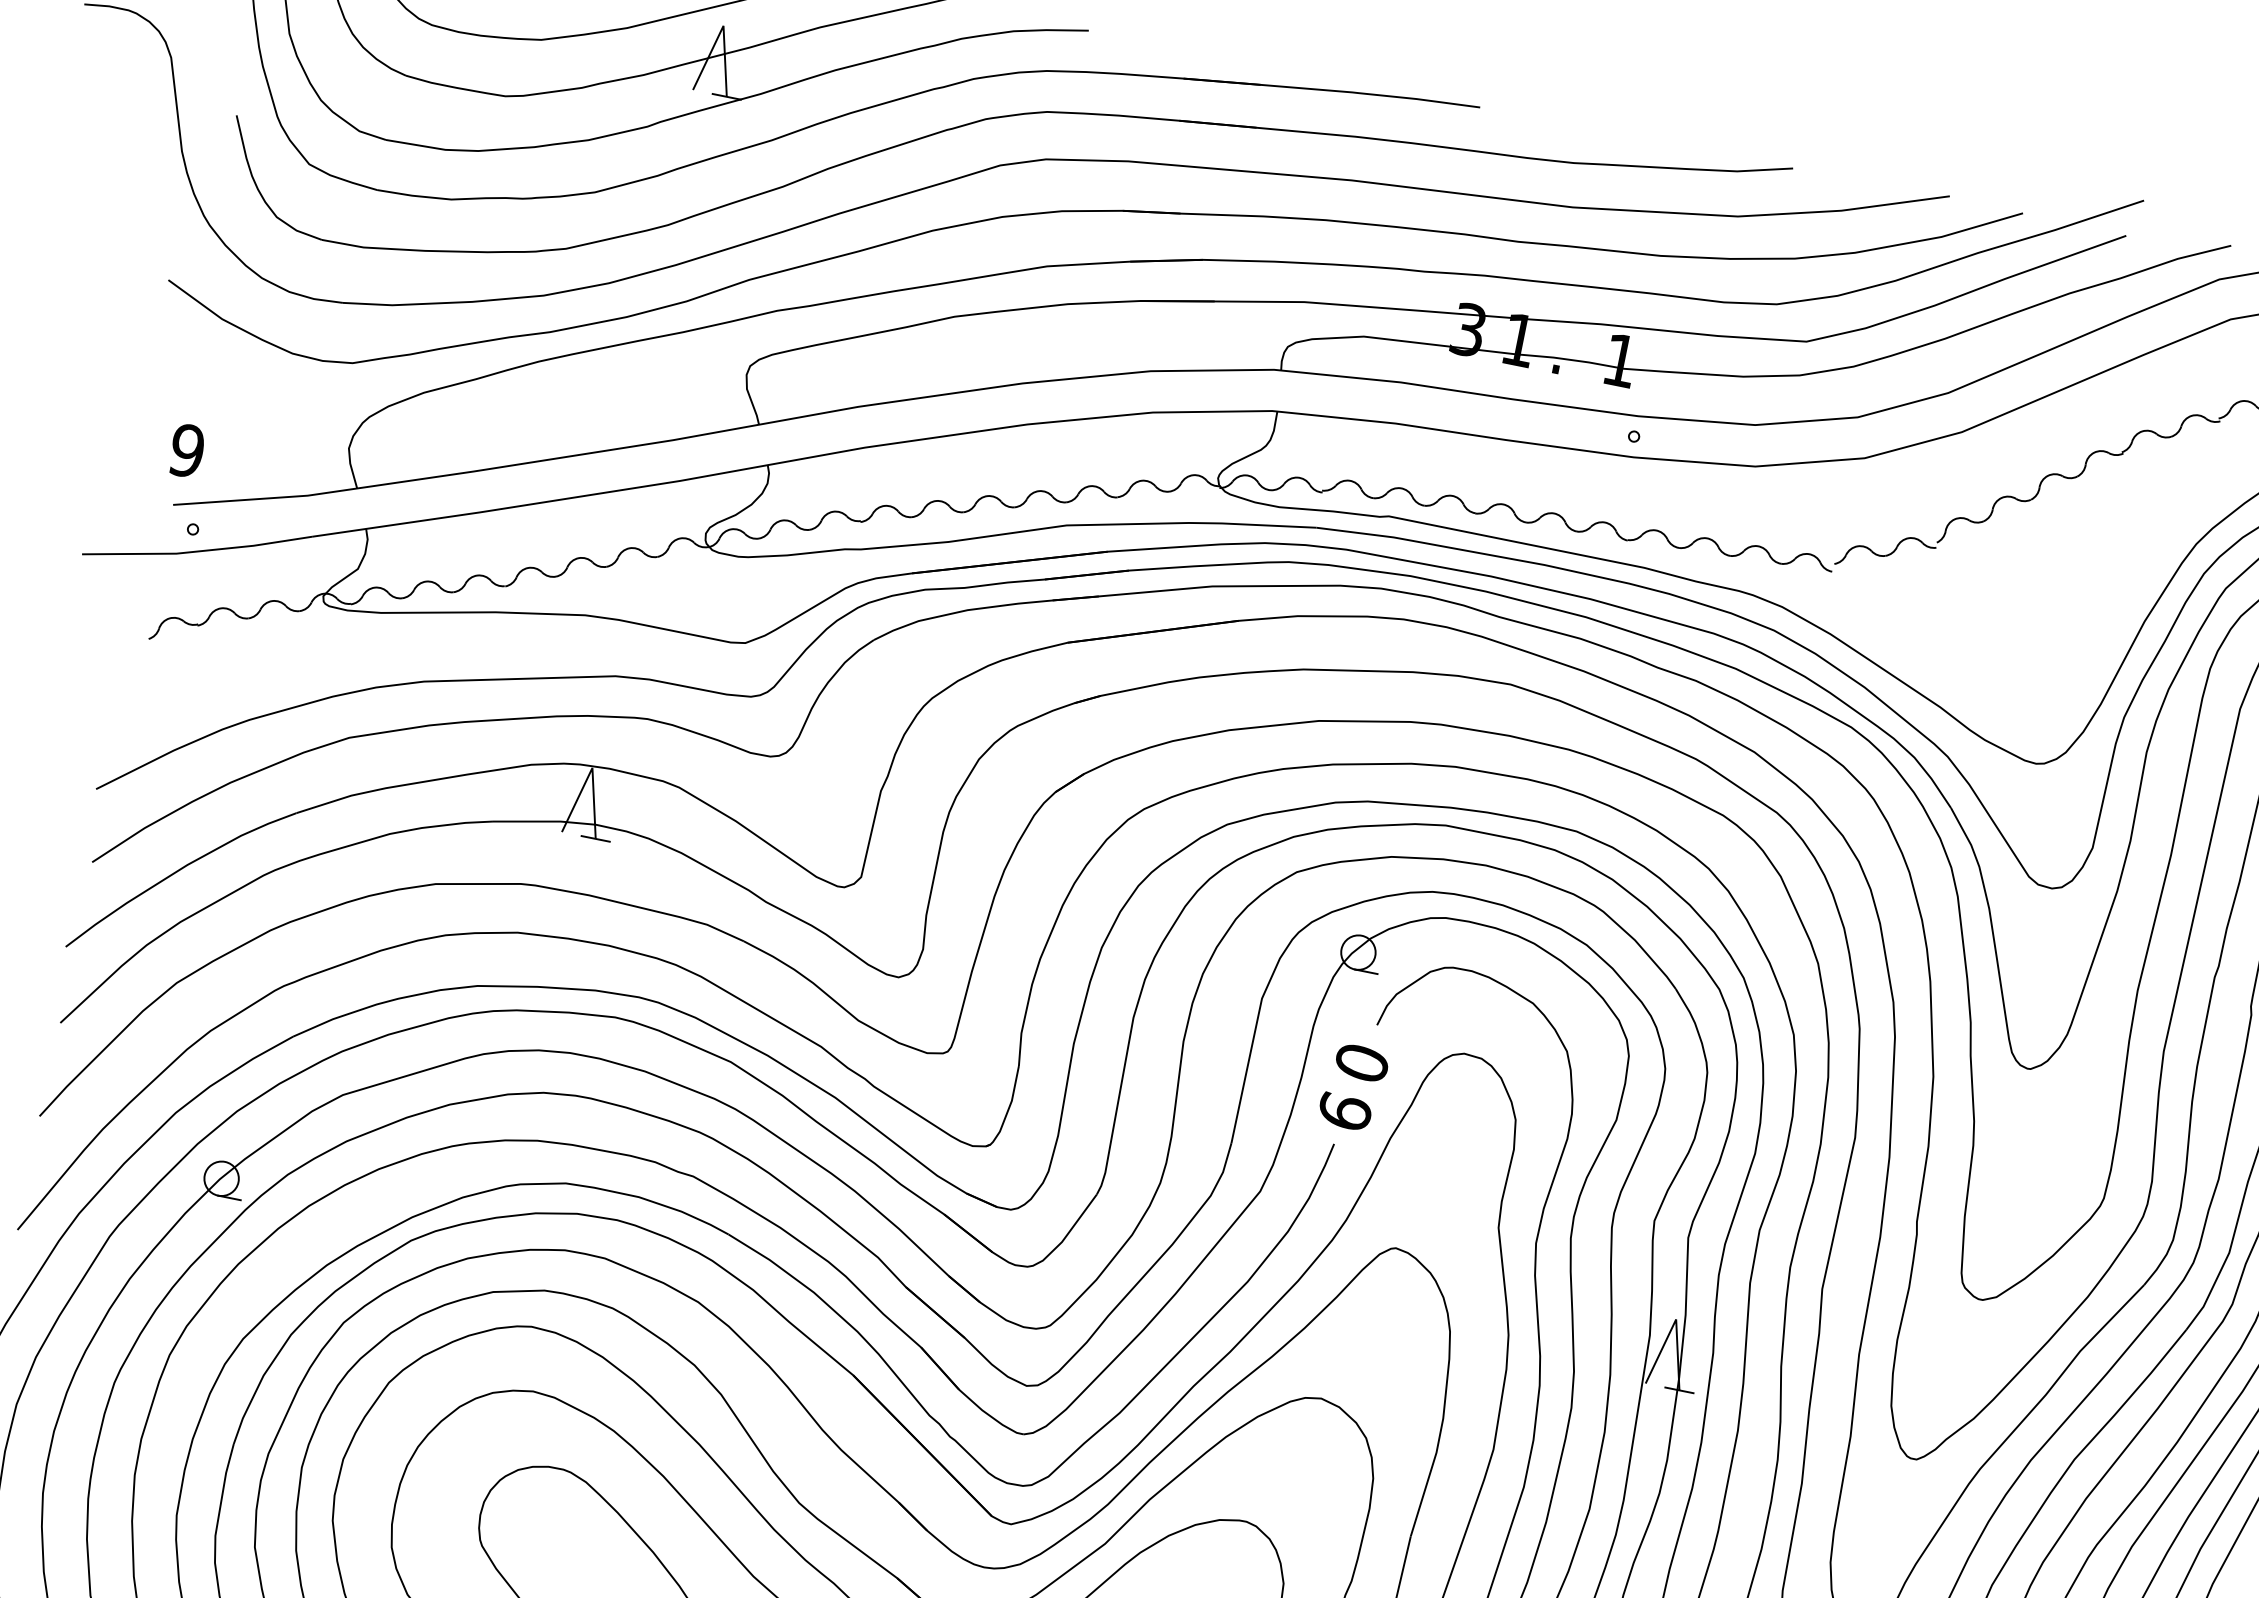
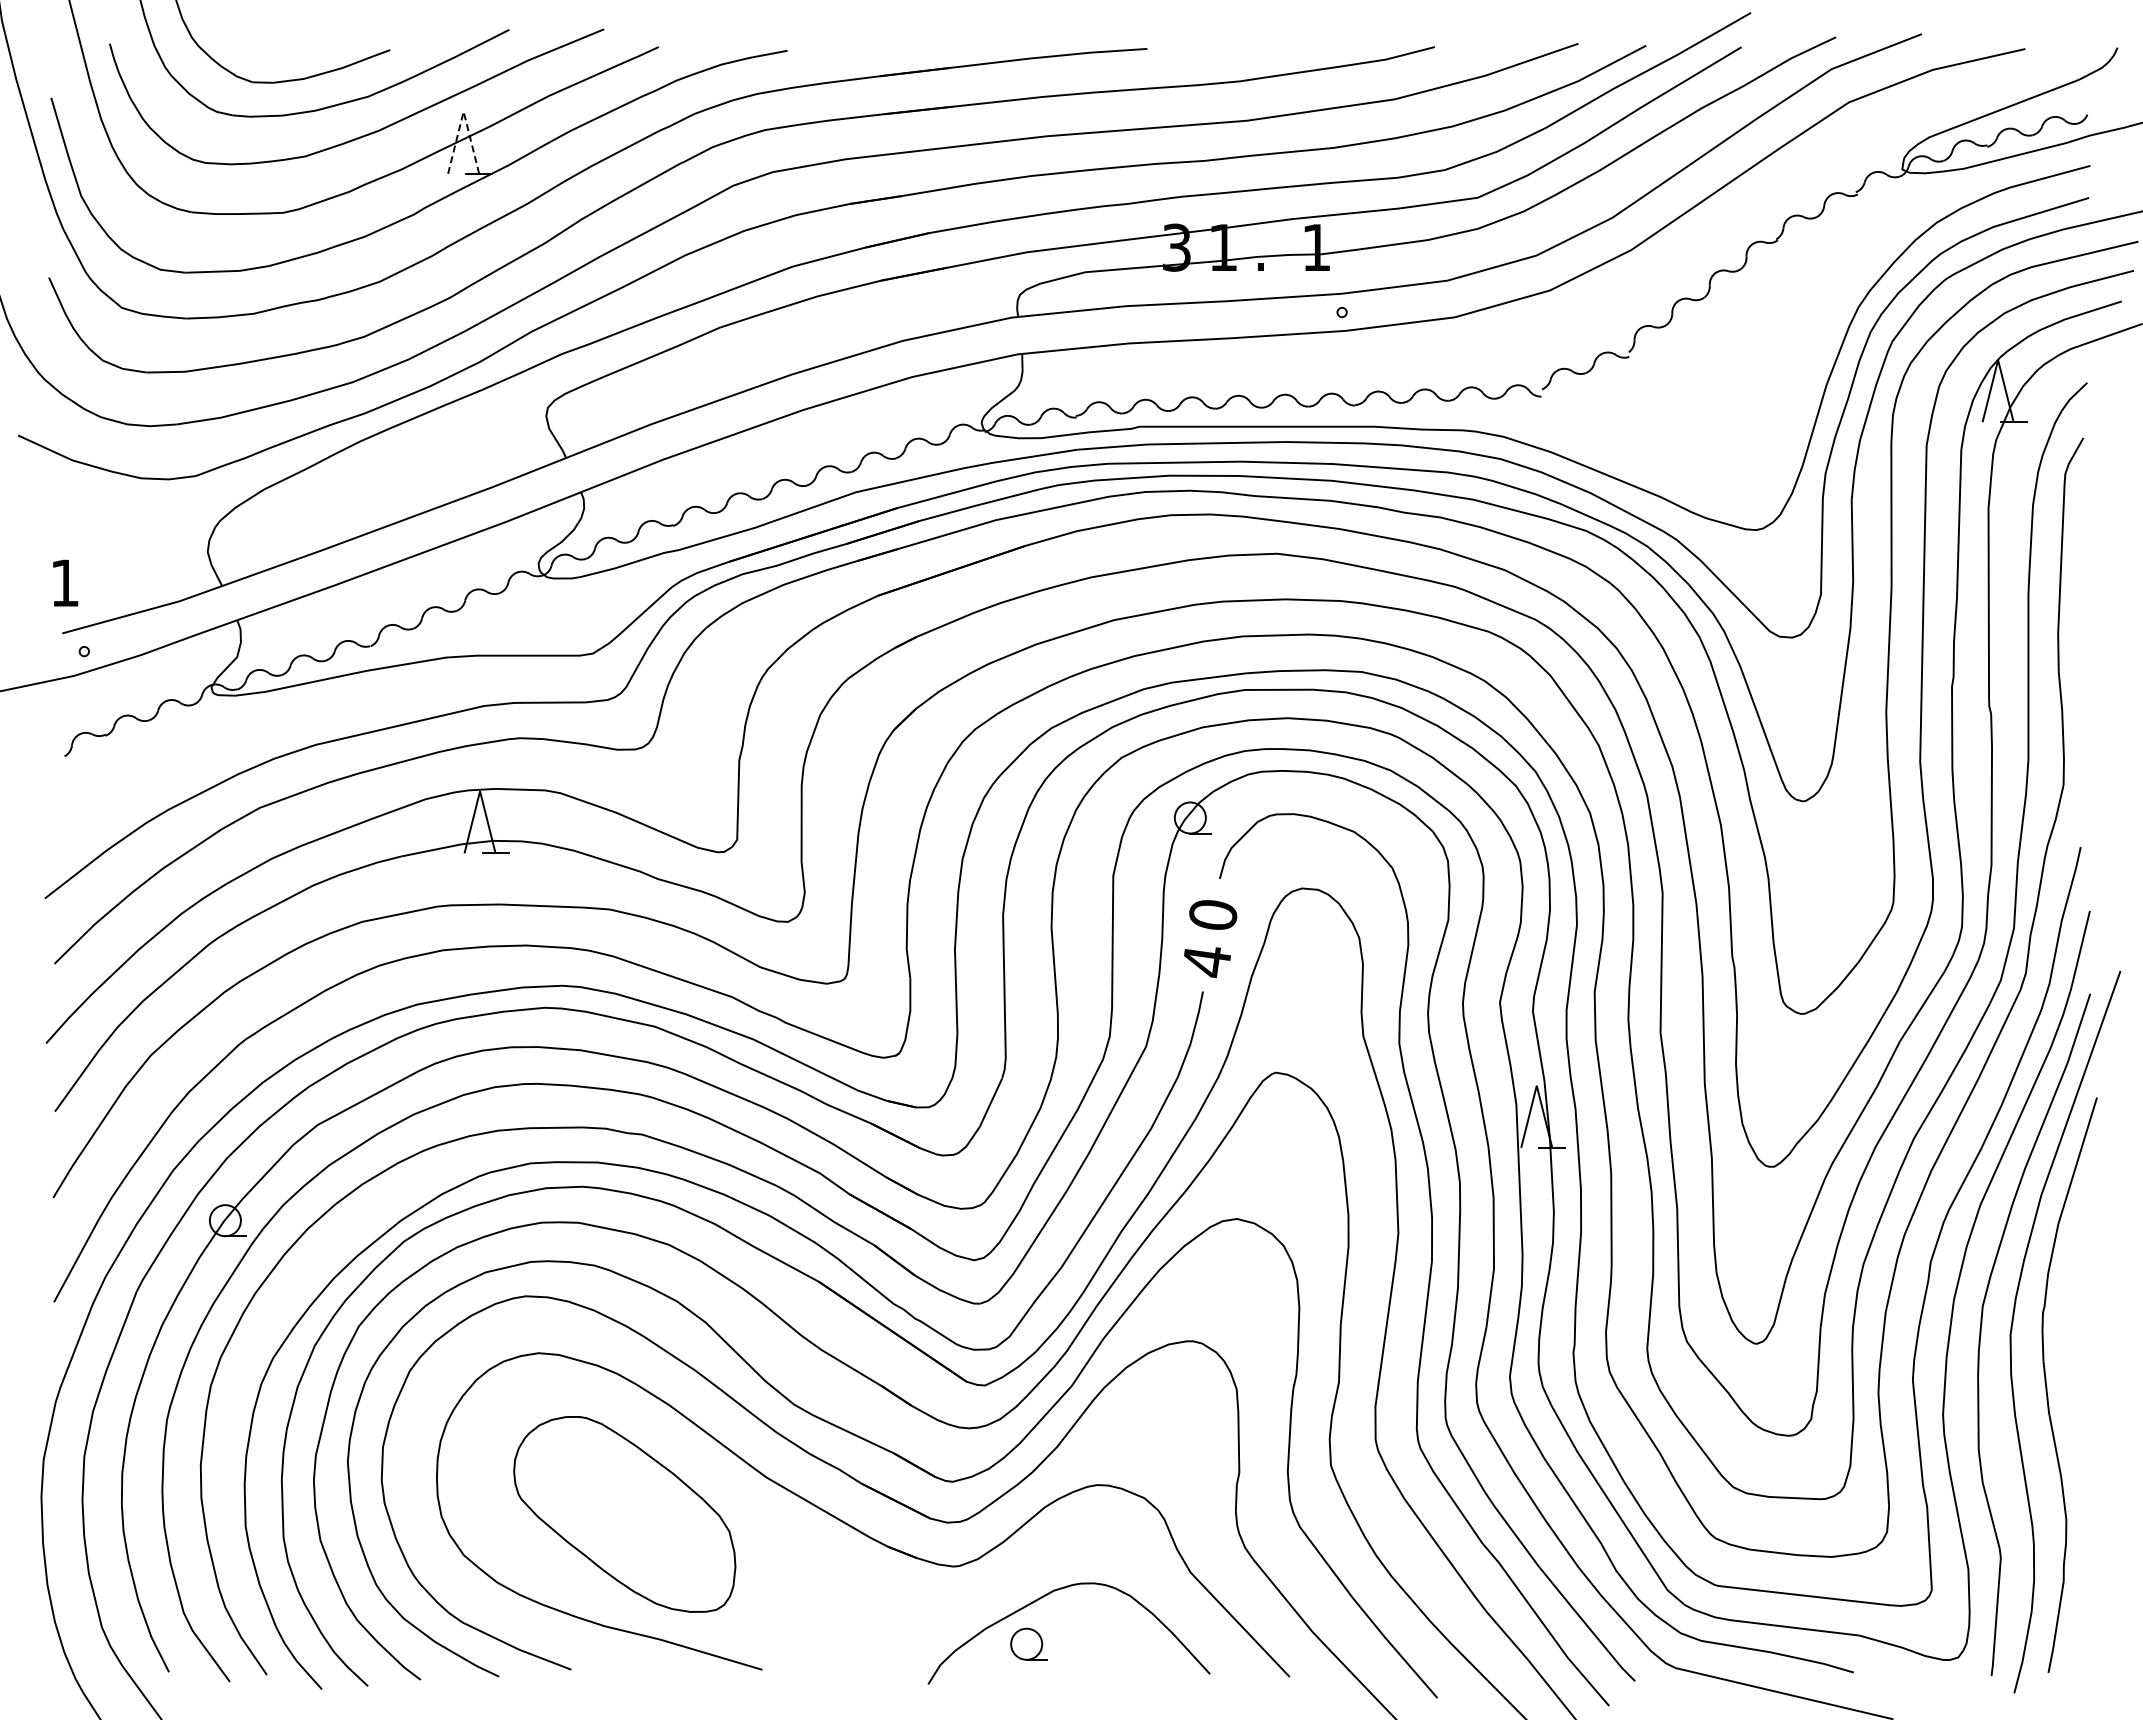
line: (723, 25) -> (463, 111), solid -> dashed
text: (186, 451) -> (64, 583), 9 -> 1
text: (1344, 1113) -> (1206, 962), 6 -> 4

